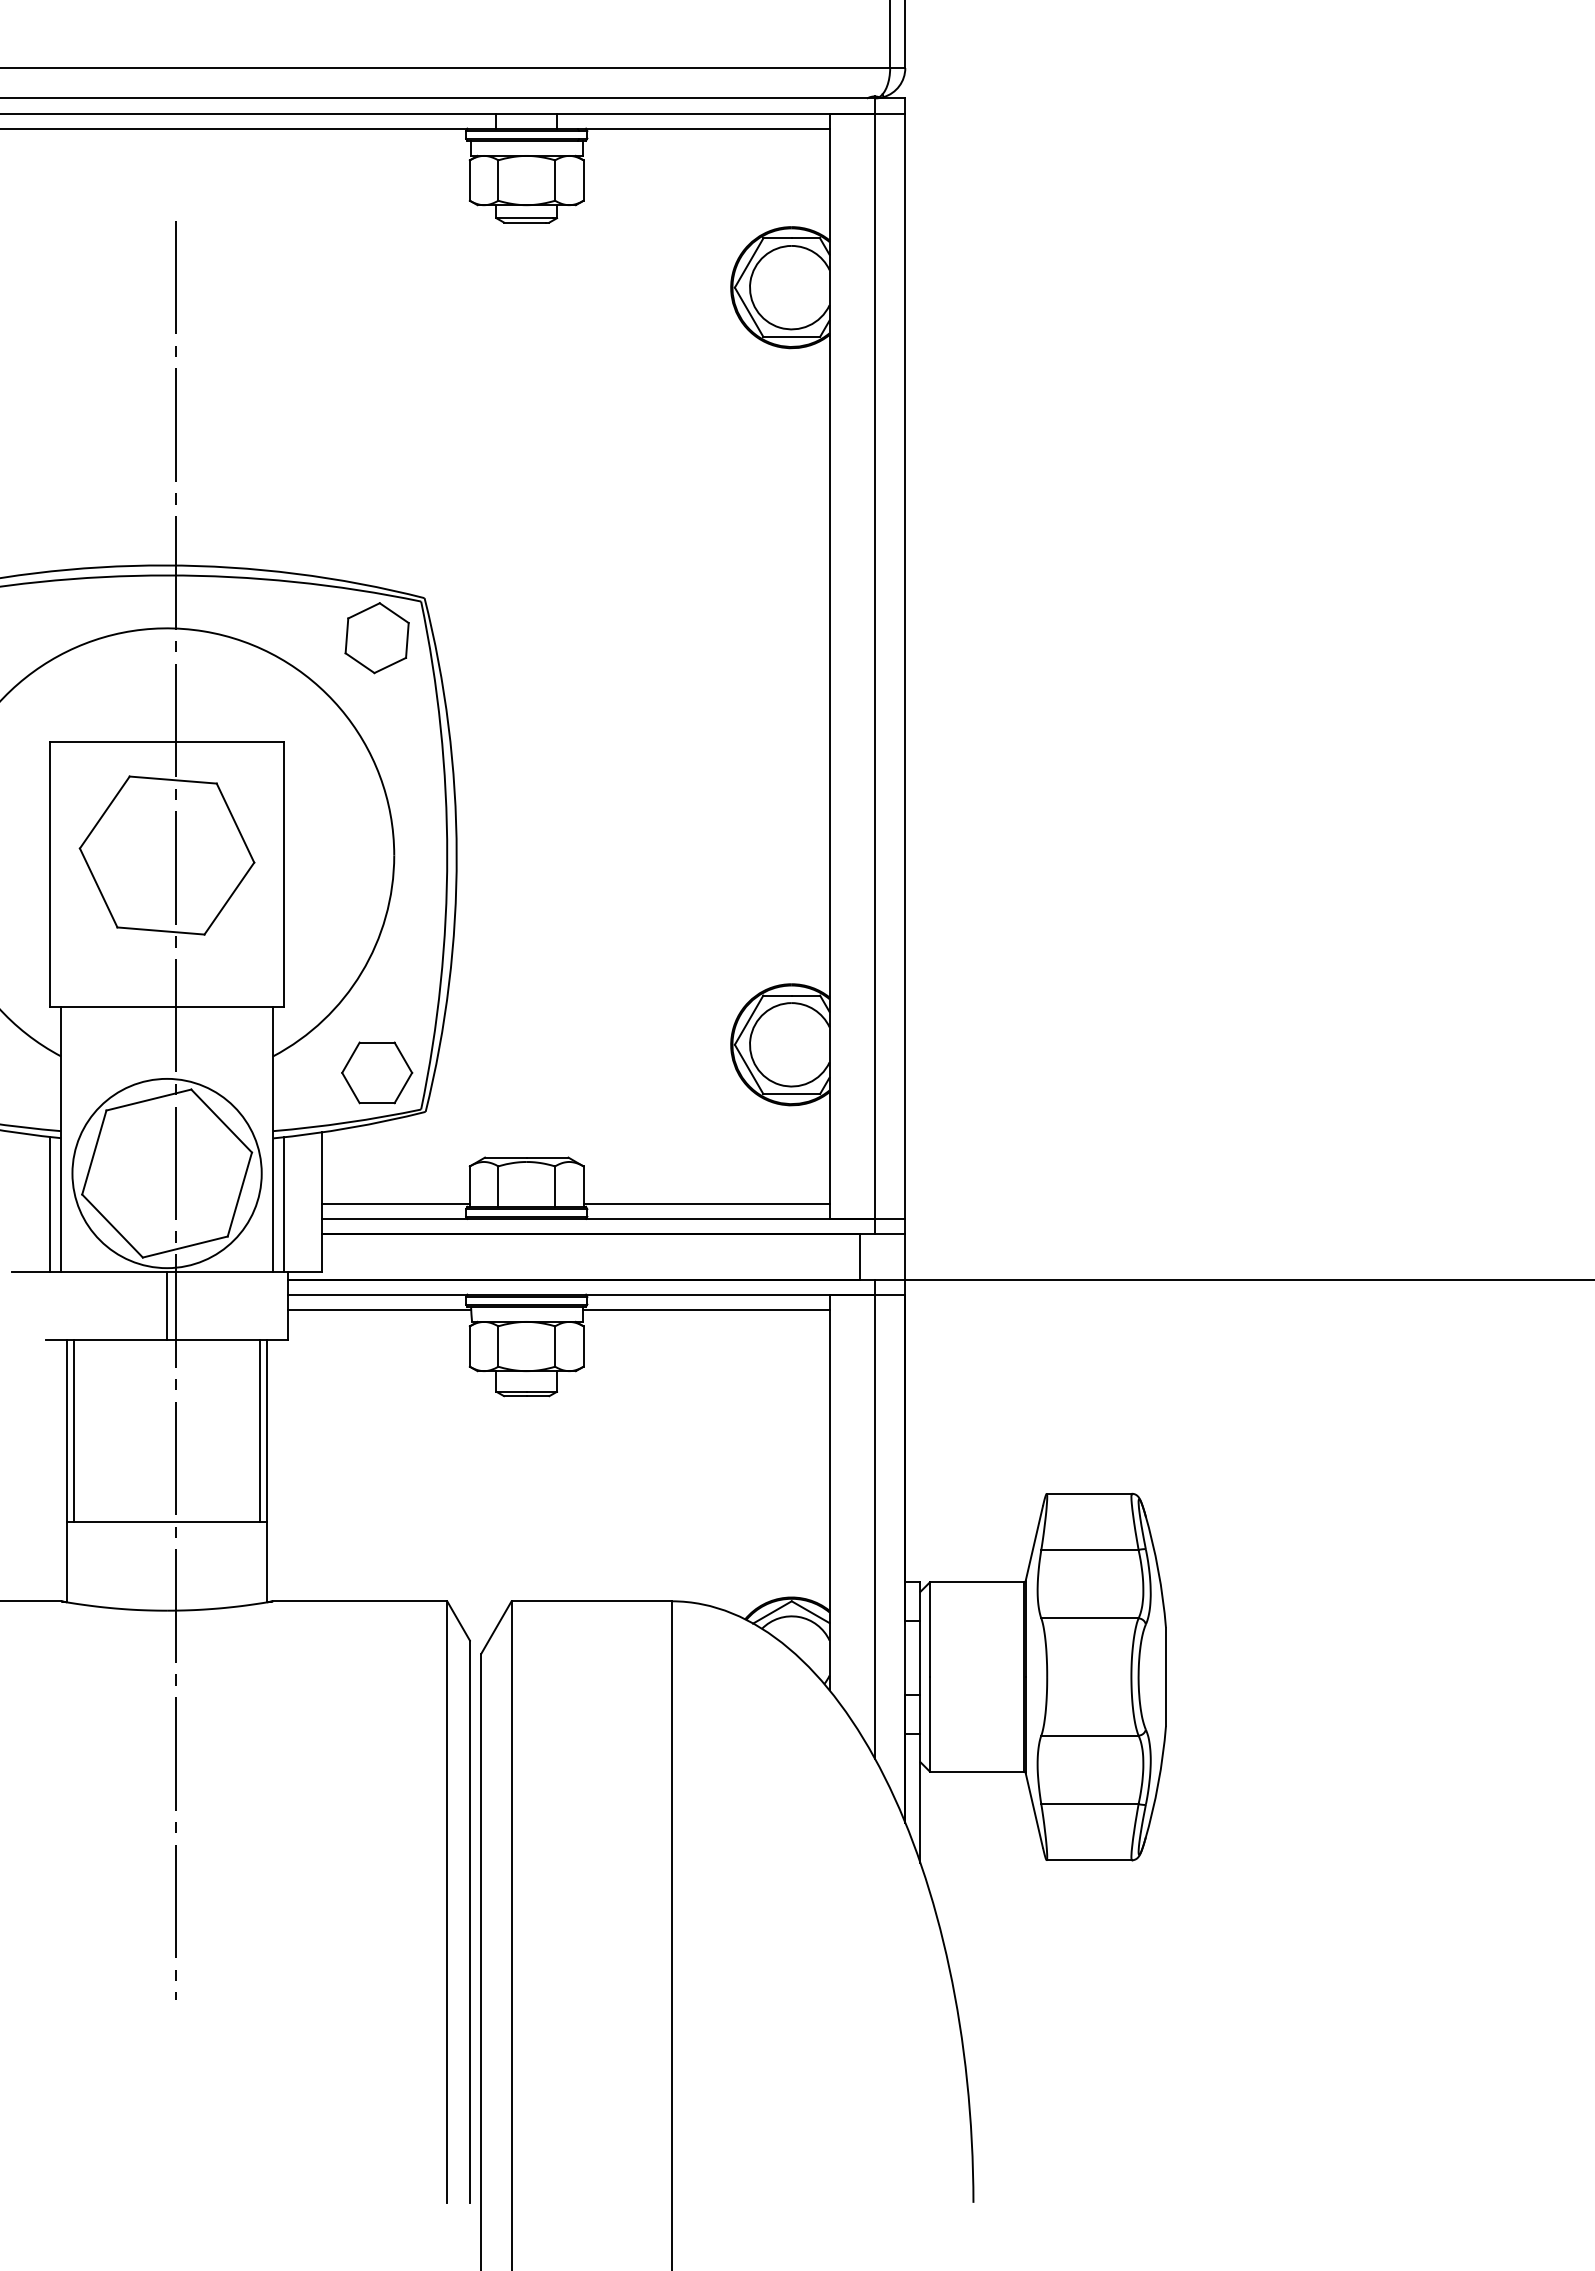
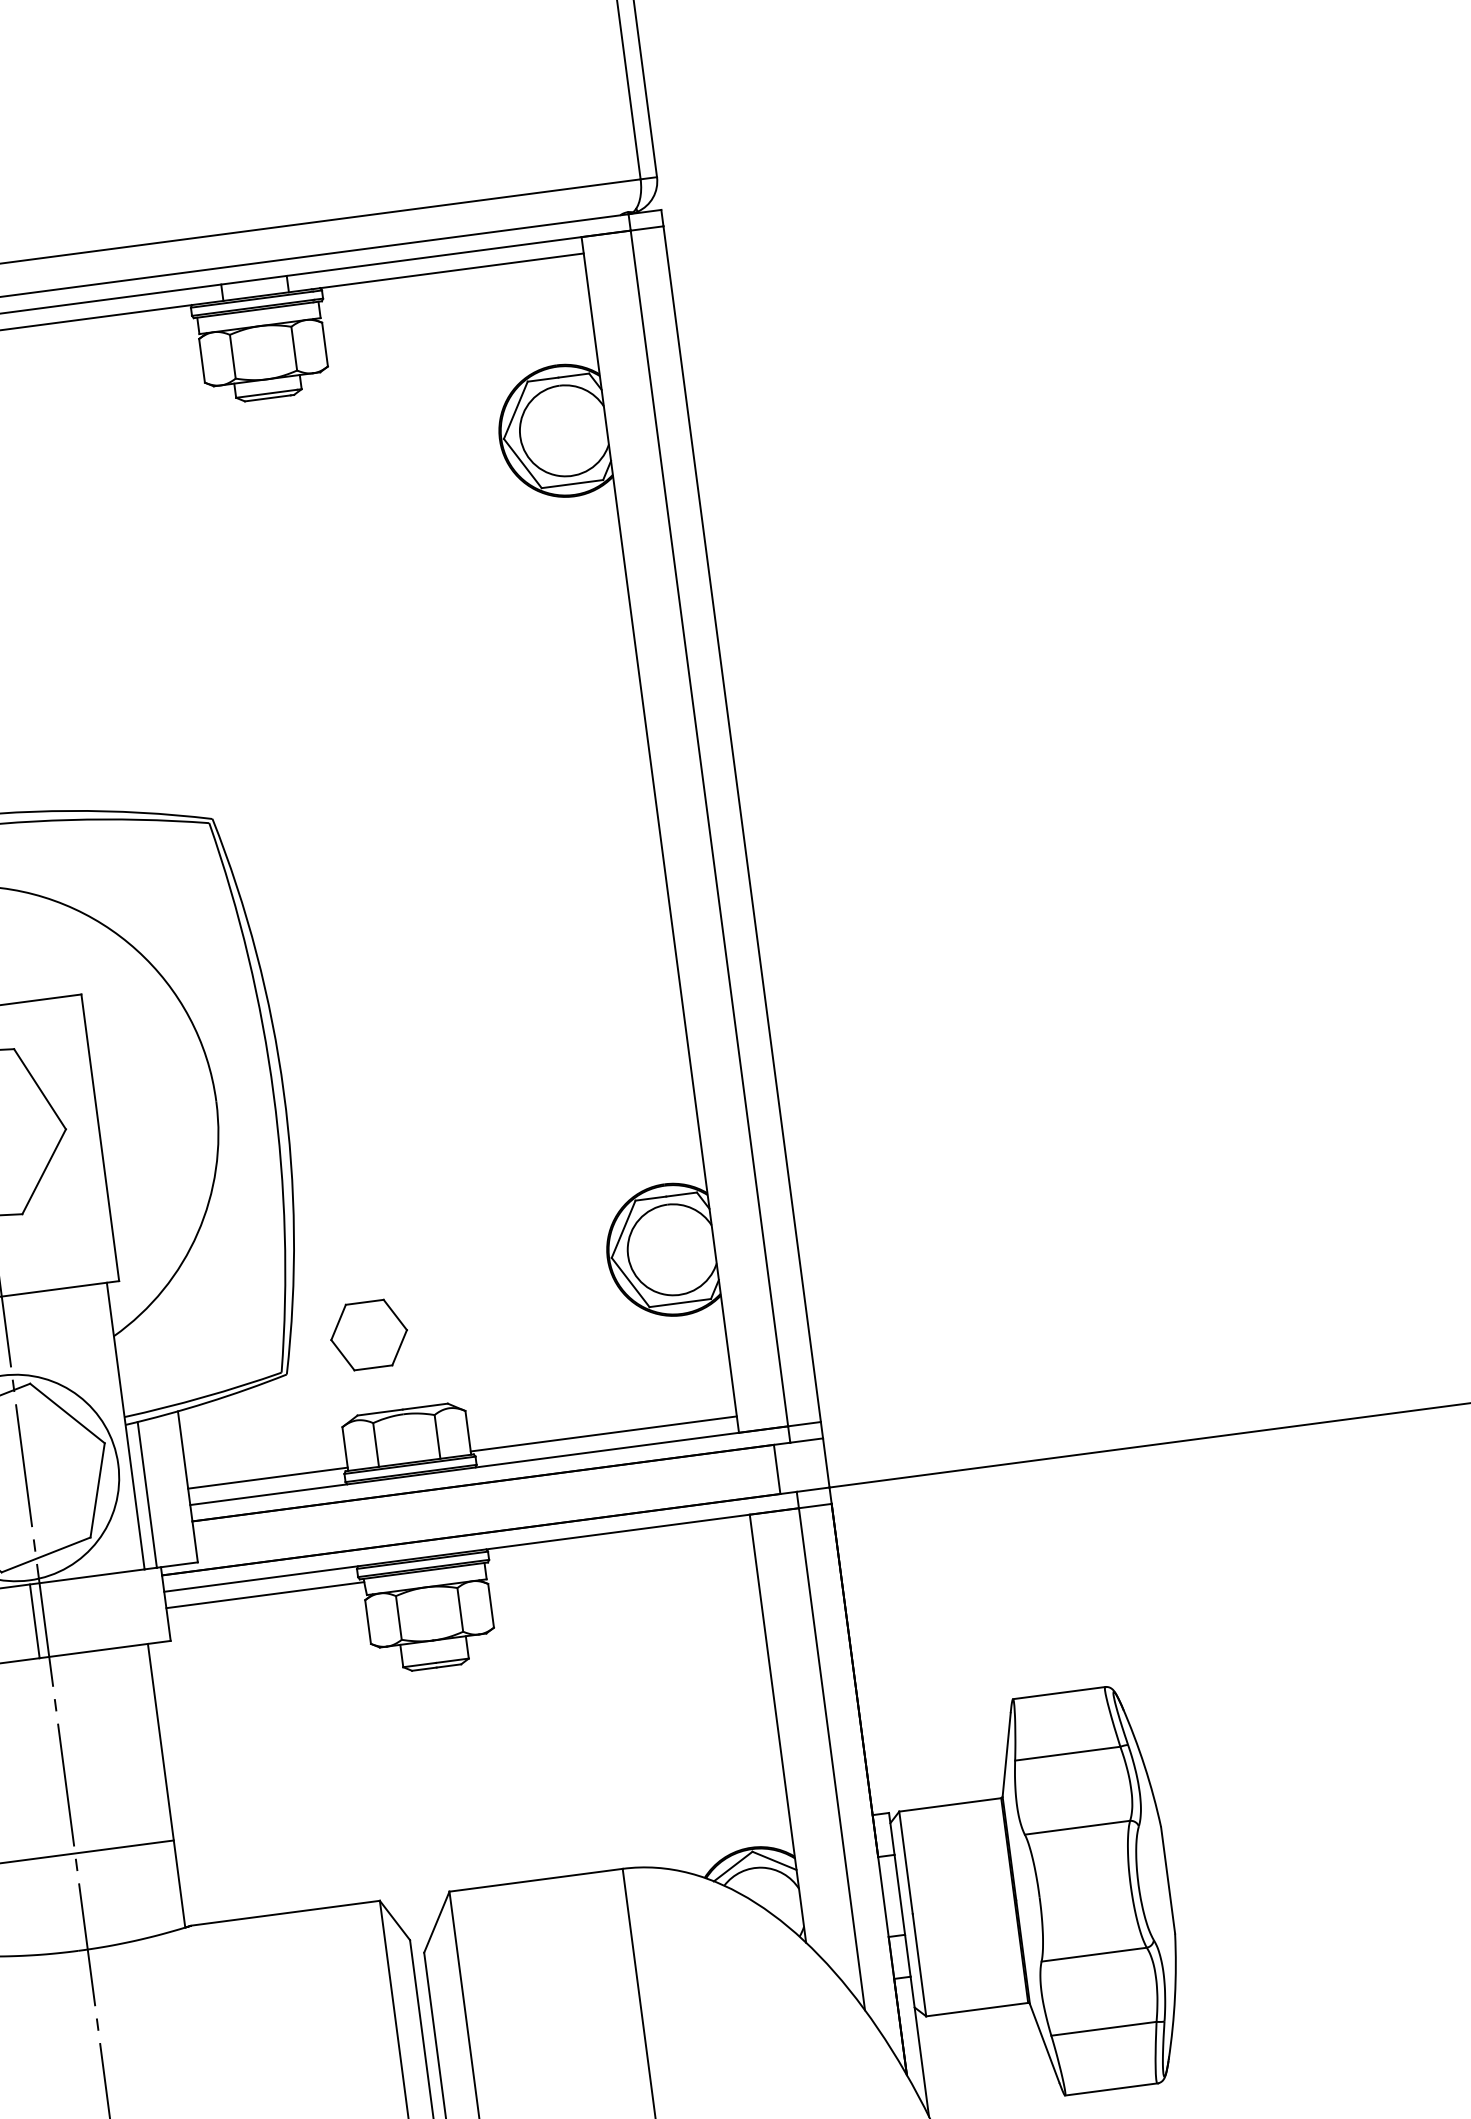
part: (376, 638) -> (166, 869), removed
part: (377, 1072) -> (369, 1334), moved
line: (705, 1309) -> (617, 1548), removed
line: (260, 1430) -> (153, 1742), removed

